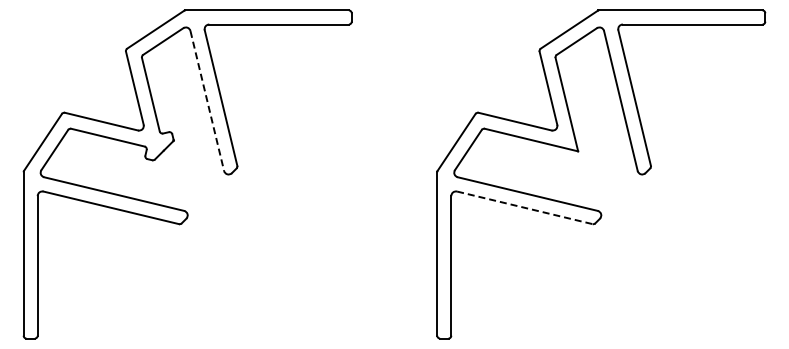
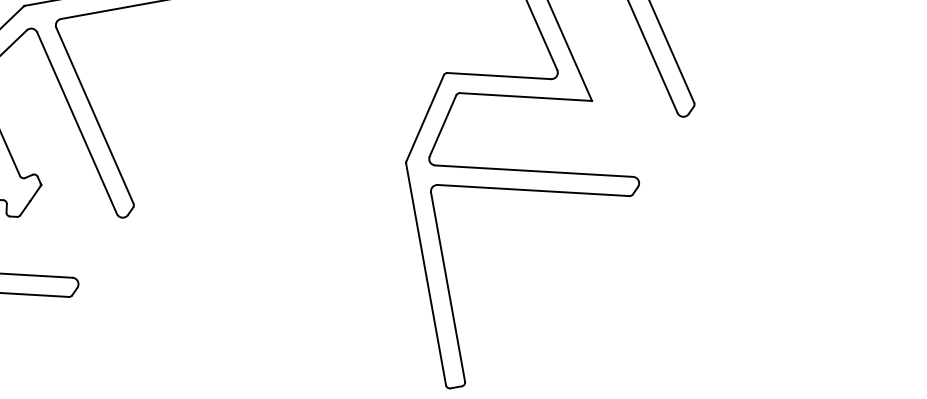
line: (207, 100) -> (77, 122), dashed -> solid
line: (524, 207) -> (533, 190), dashed -> solid

